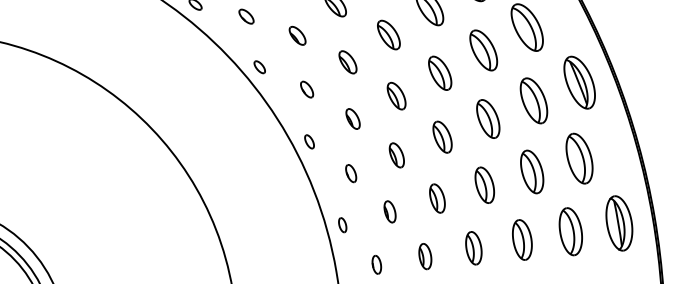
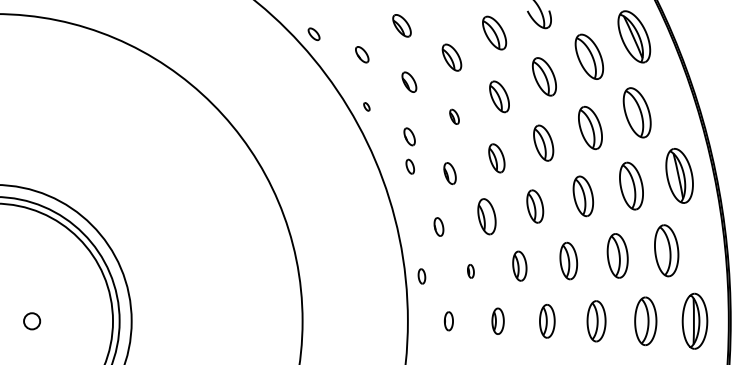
part: (347, 62) -> (454, 116), size x0.6
part: (259, 66) -> (366, 106), size x0.6
part: (308, 141) -> (409, 166), moved
part: (397, 155) -> (487, 216), size x1.4
part: (389, 212) -> (470, 271), size x0.6

